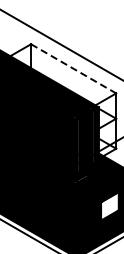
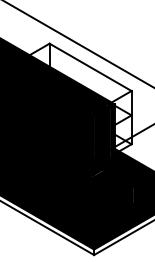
line: (74, 68) -> (91, 67), dashed -> solid
fill: (109, 206) -> (125, 199), added

